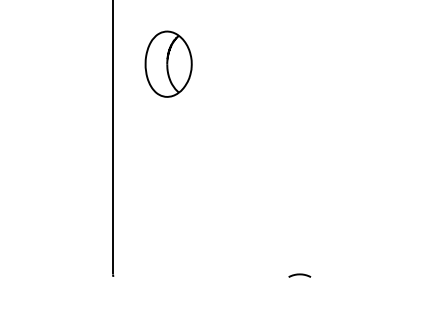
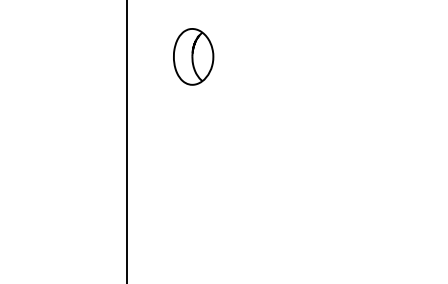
part: (168, 63) -> (193, 56), size x0.71

